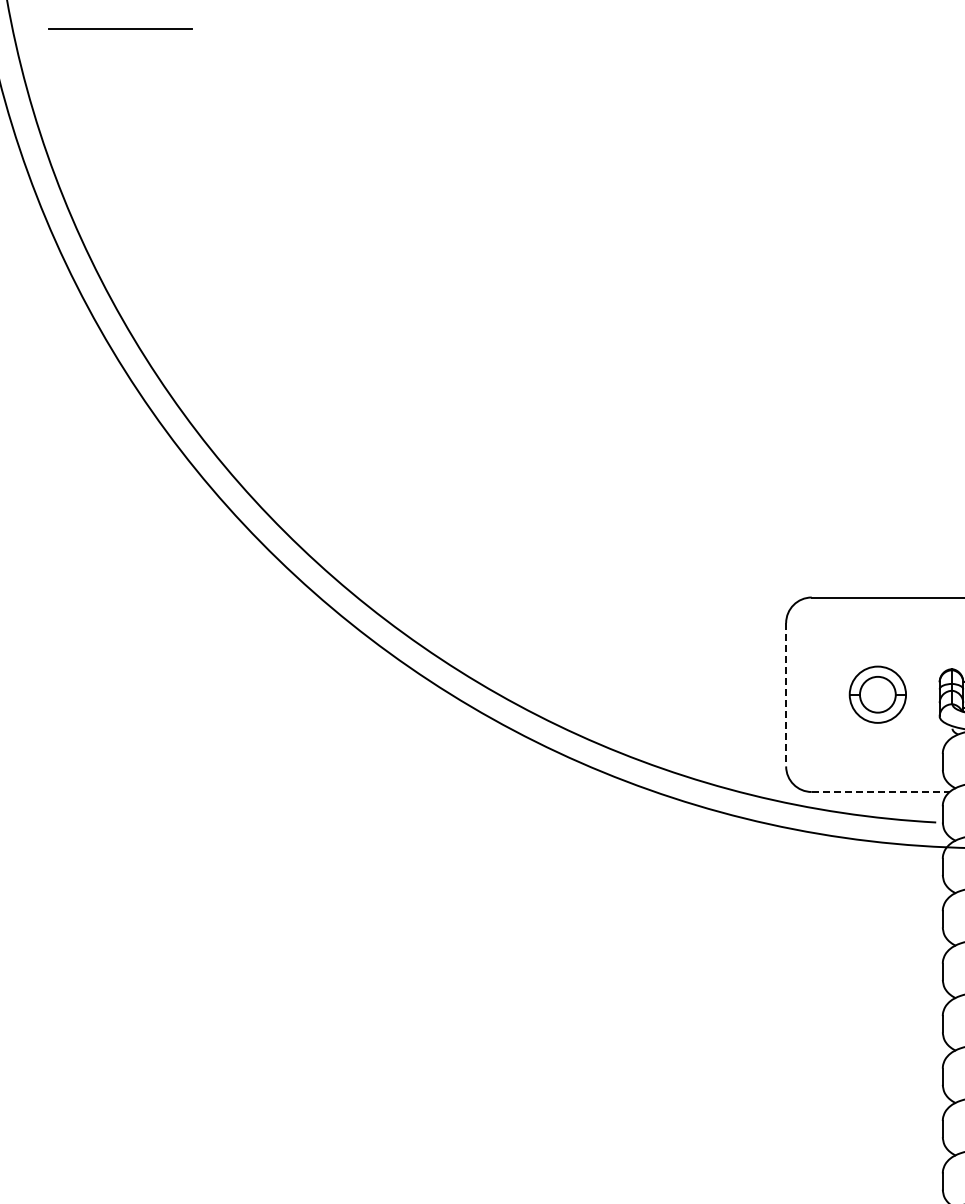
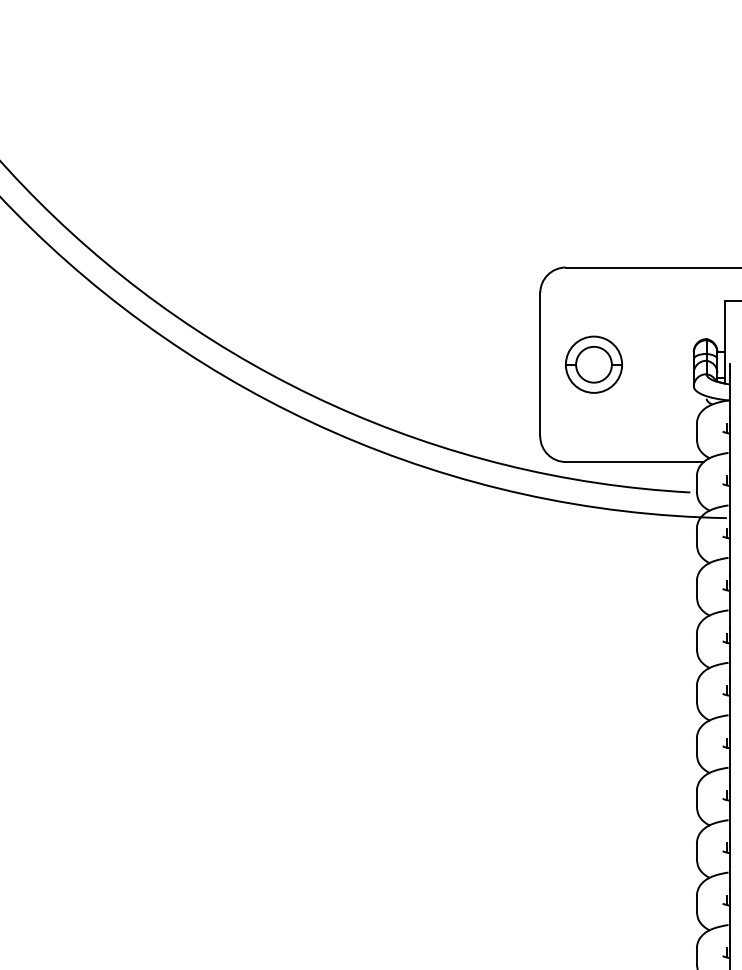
line: (786, 694) -> (540, 364), dashed -> solid
part: (877, 694) -> (593, 364), moved
line: (881, 792) -> (635, 462), dashed -> solid

